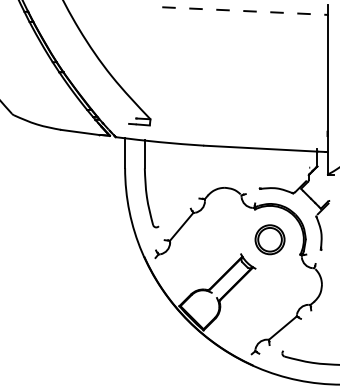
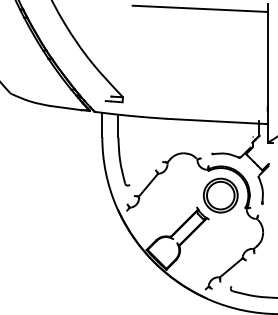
line: (244, 11) -> (199, 9), dashed -> solid
part: (269, 239) -> (220, 195), size x1.43

